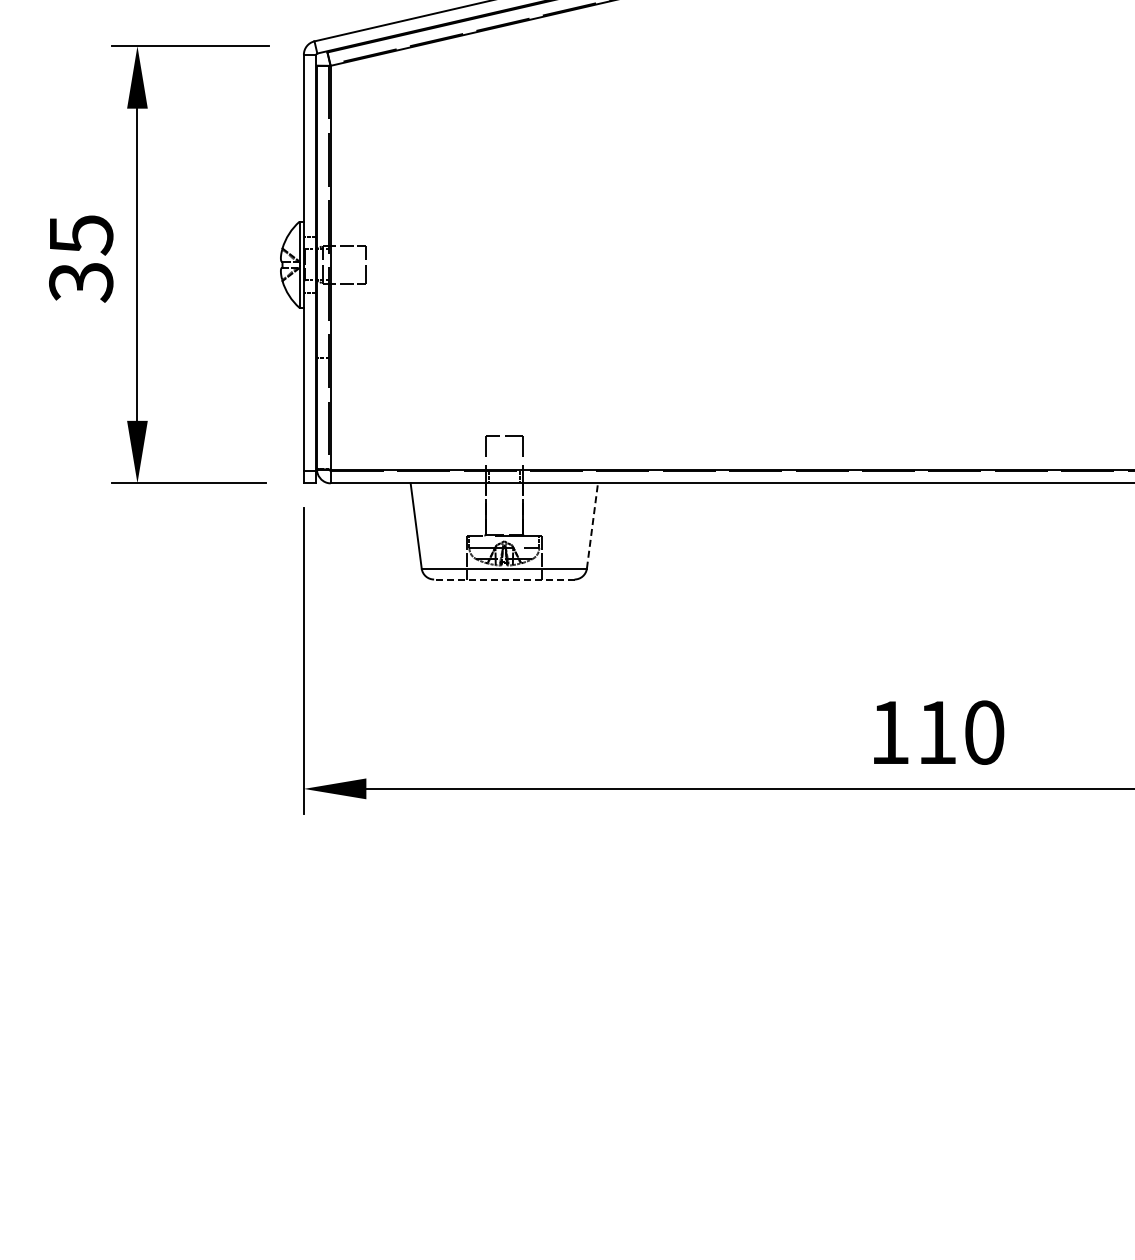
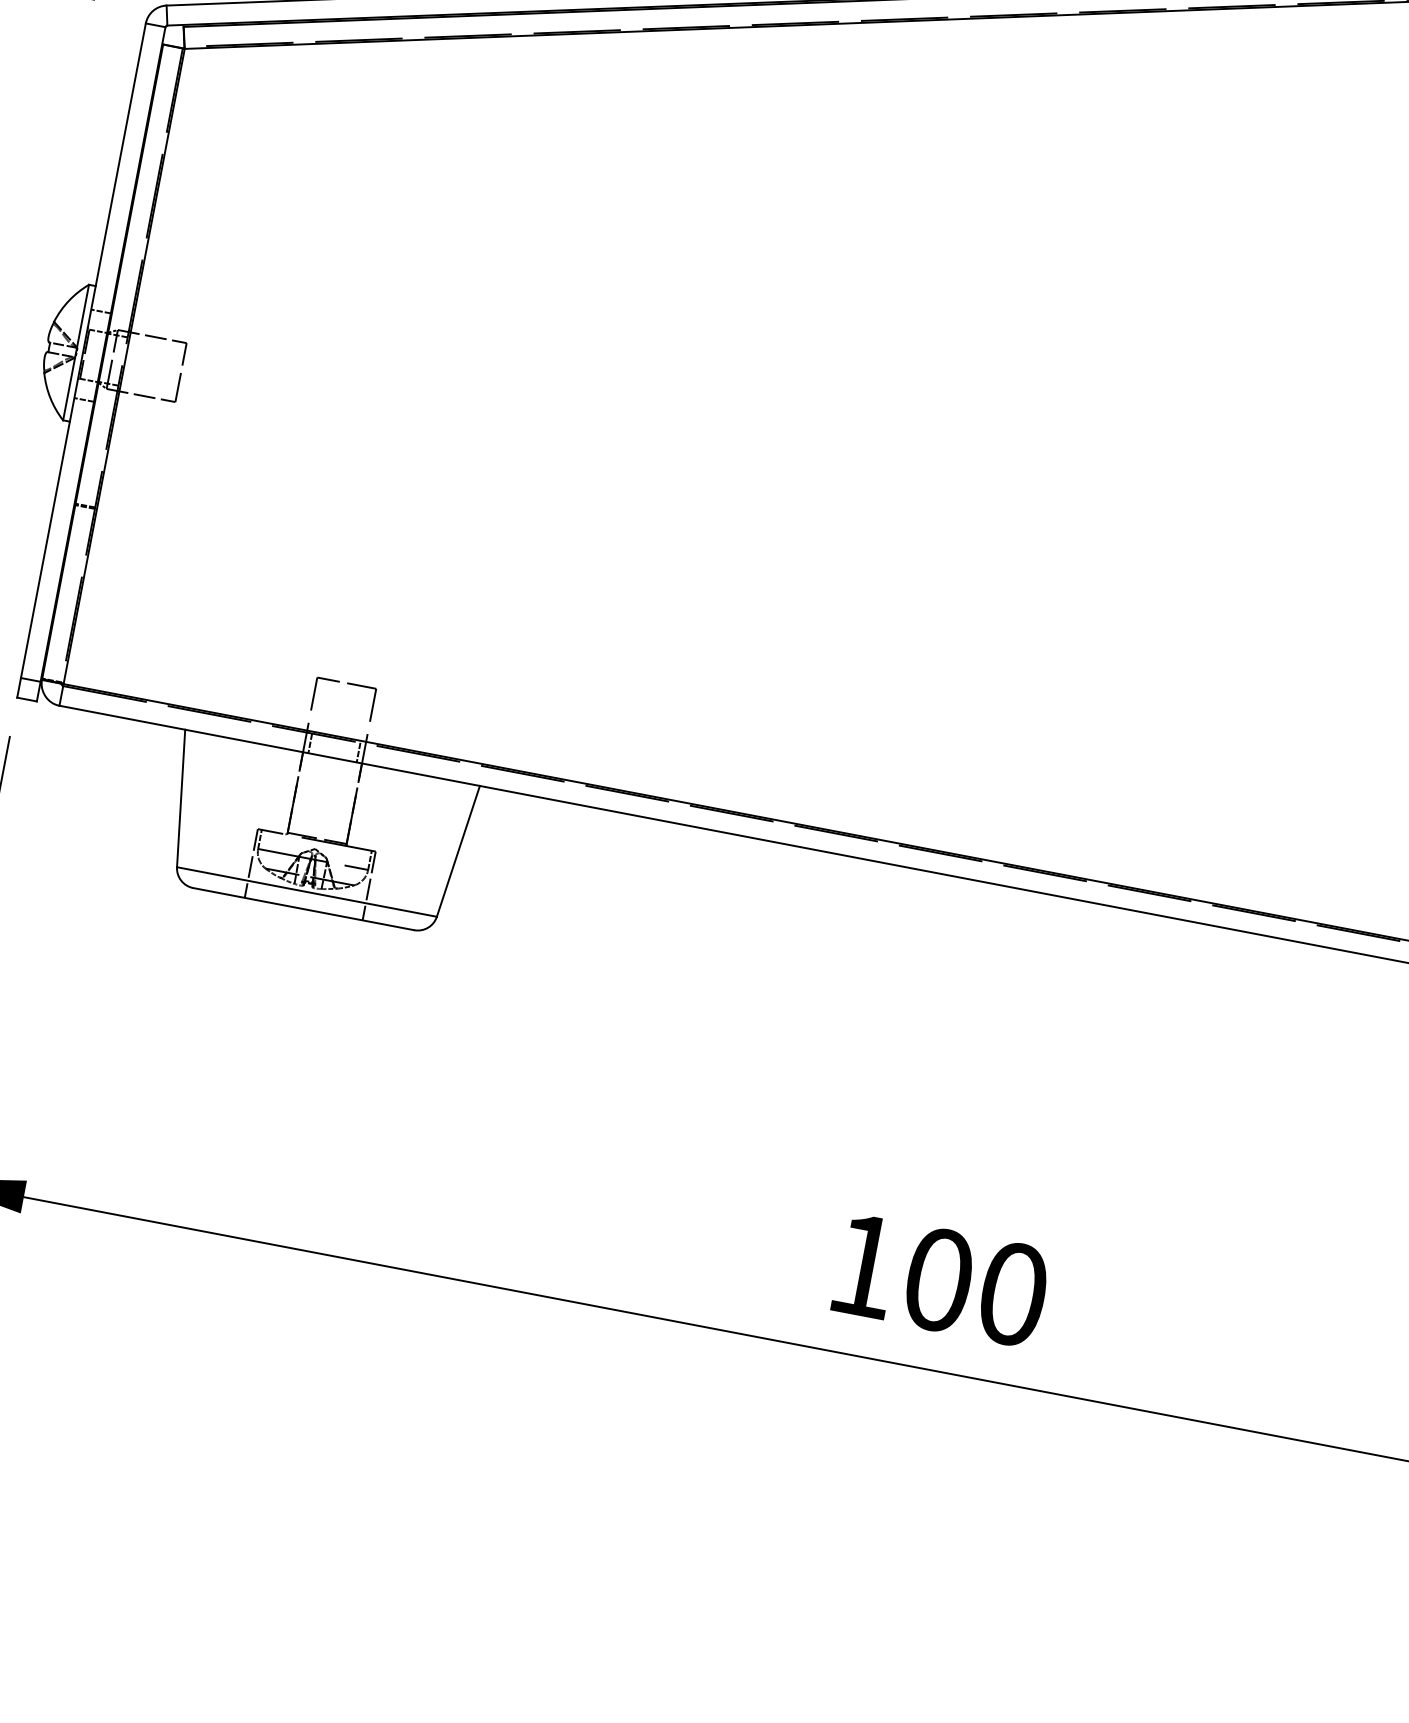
line: (592, 525) -> (458, 850), dashed -> solid
line: (503, 579) -> (302, 908), dashed -> solid
text: (937, 732) -> (939, 1279), 110 -> 100

